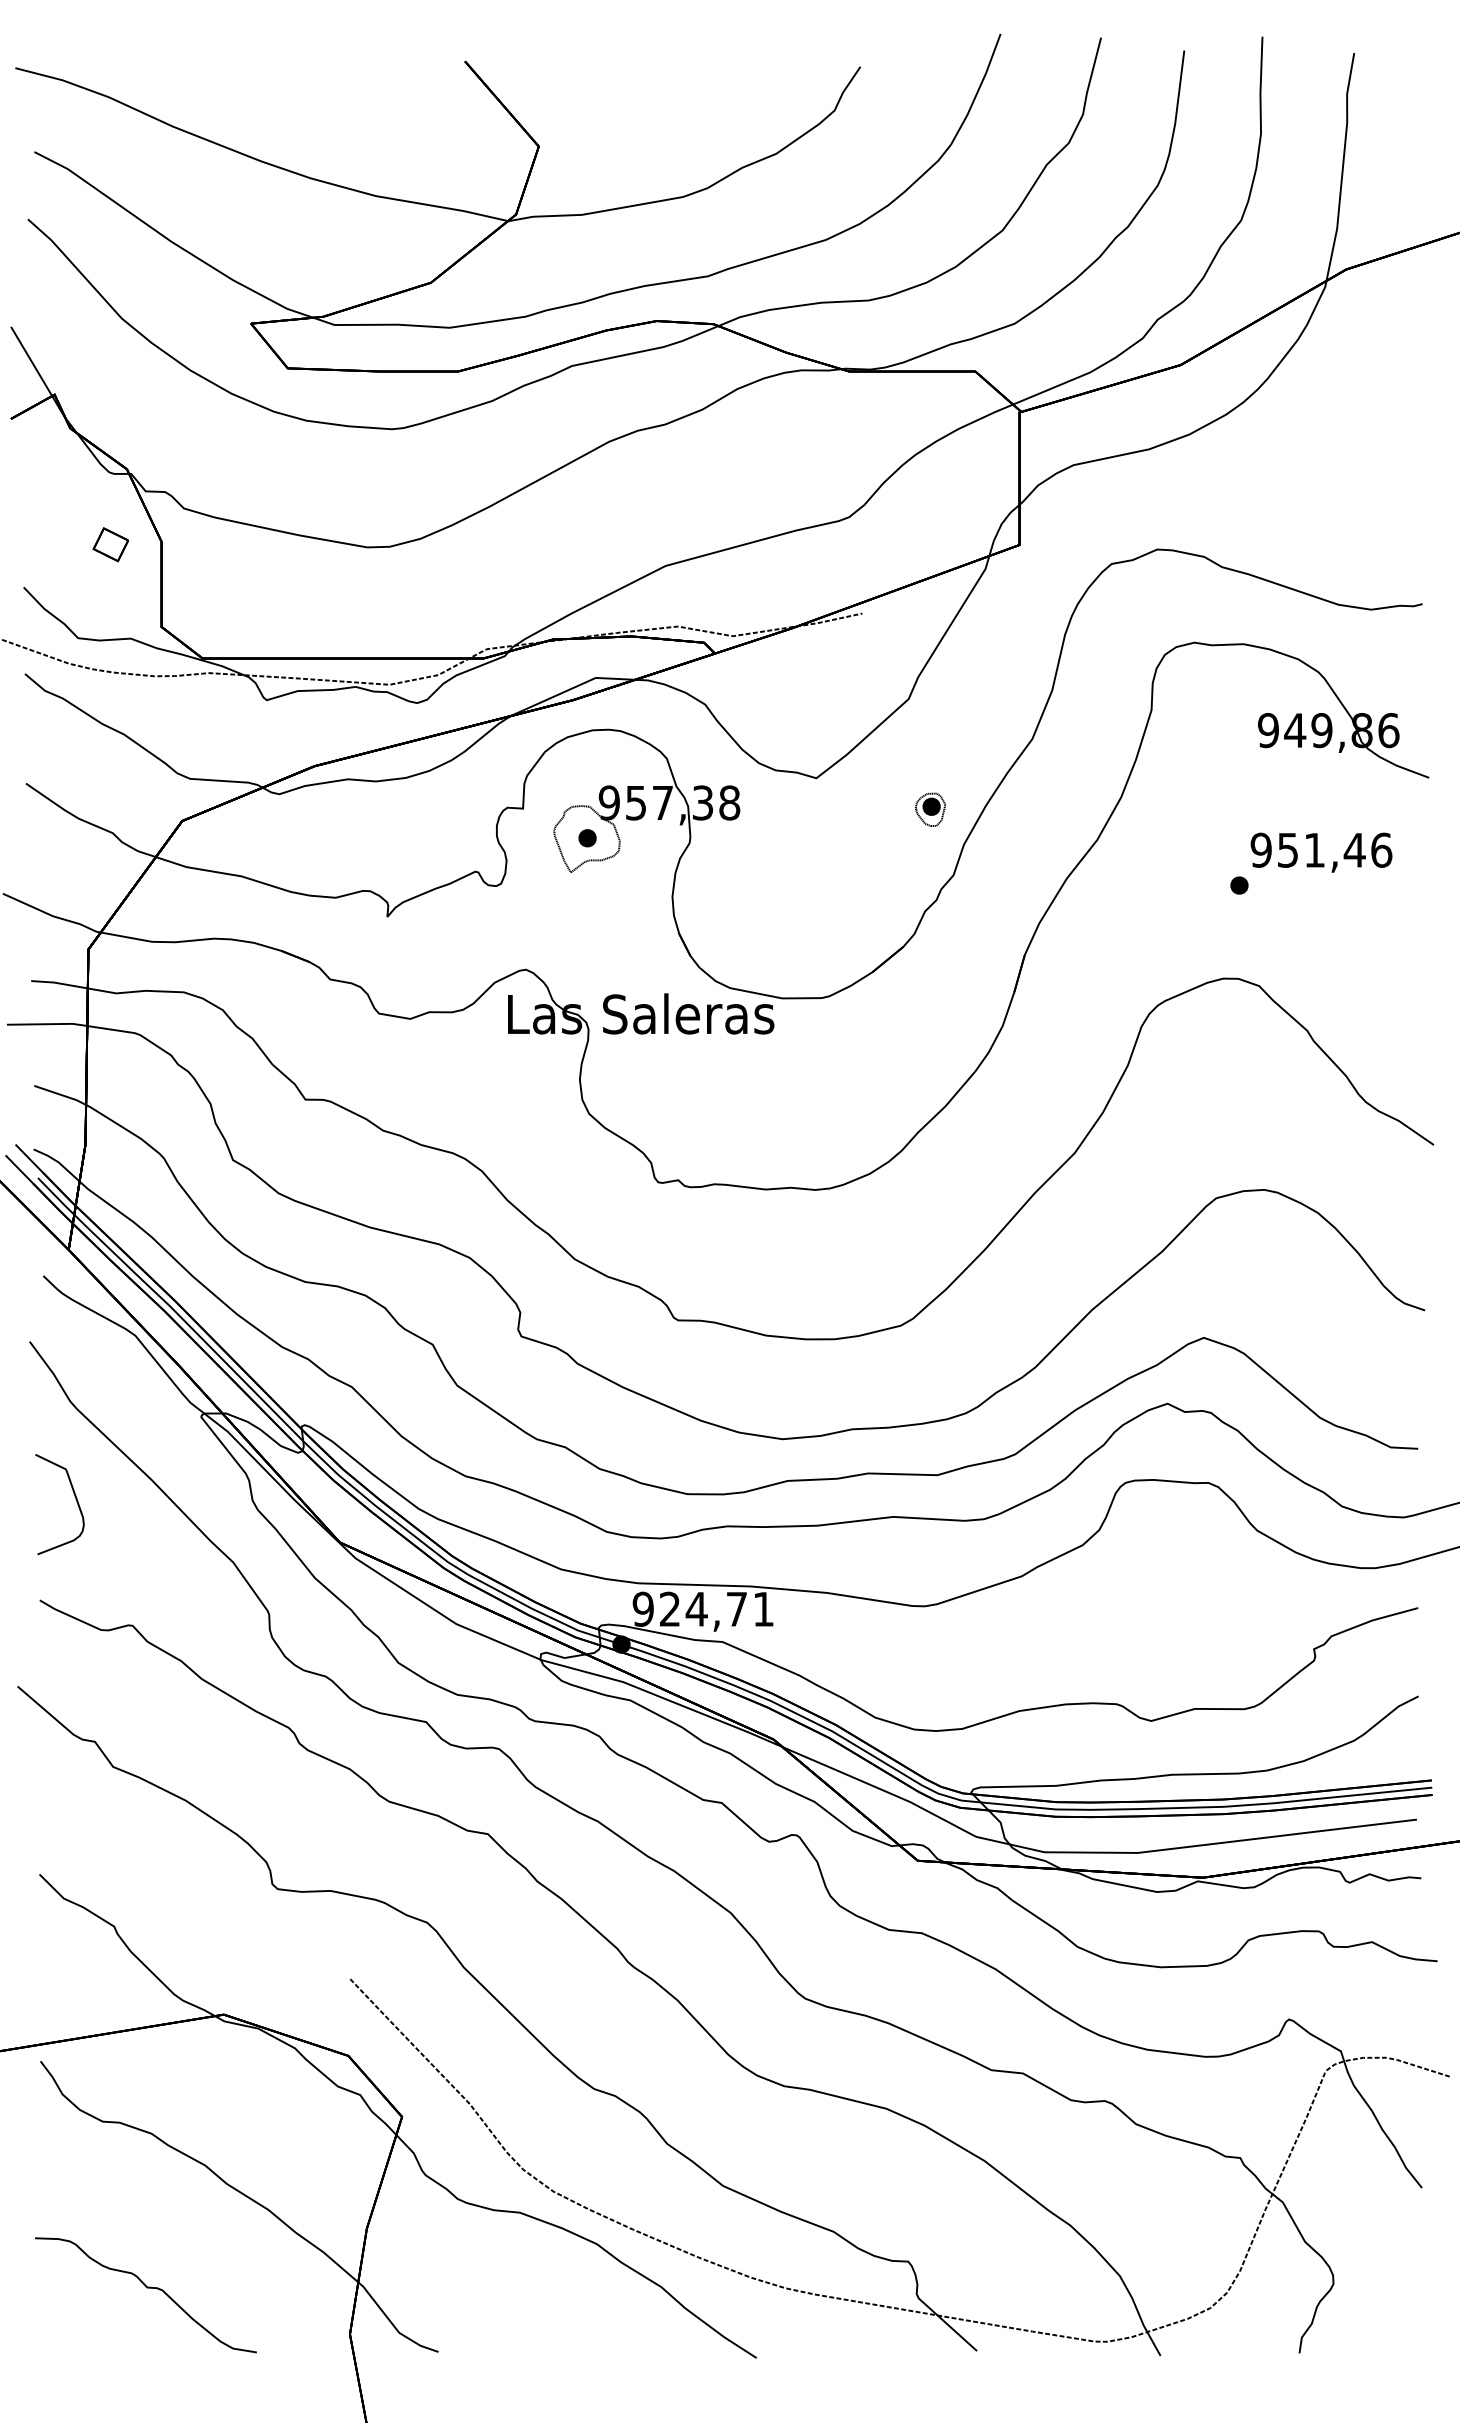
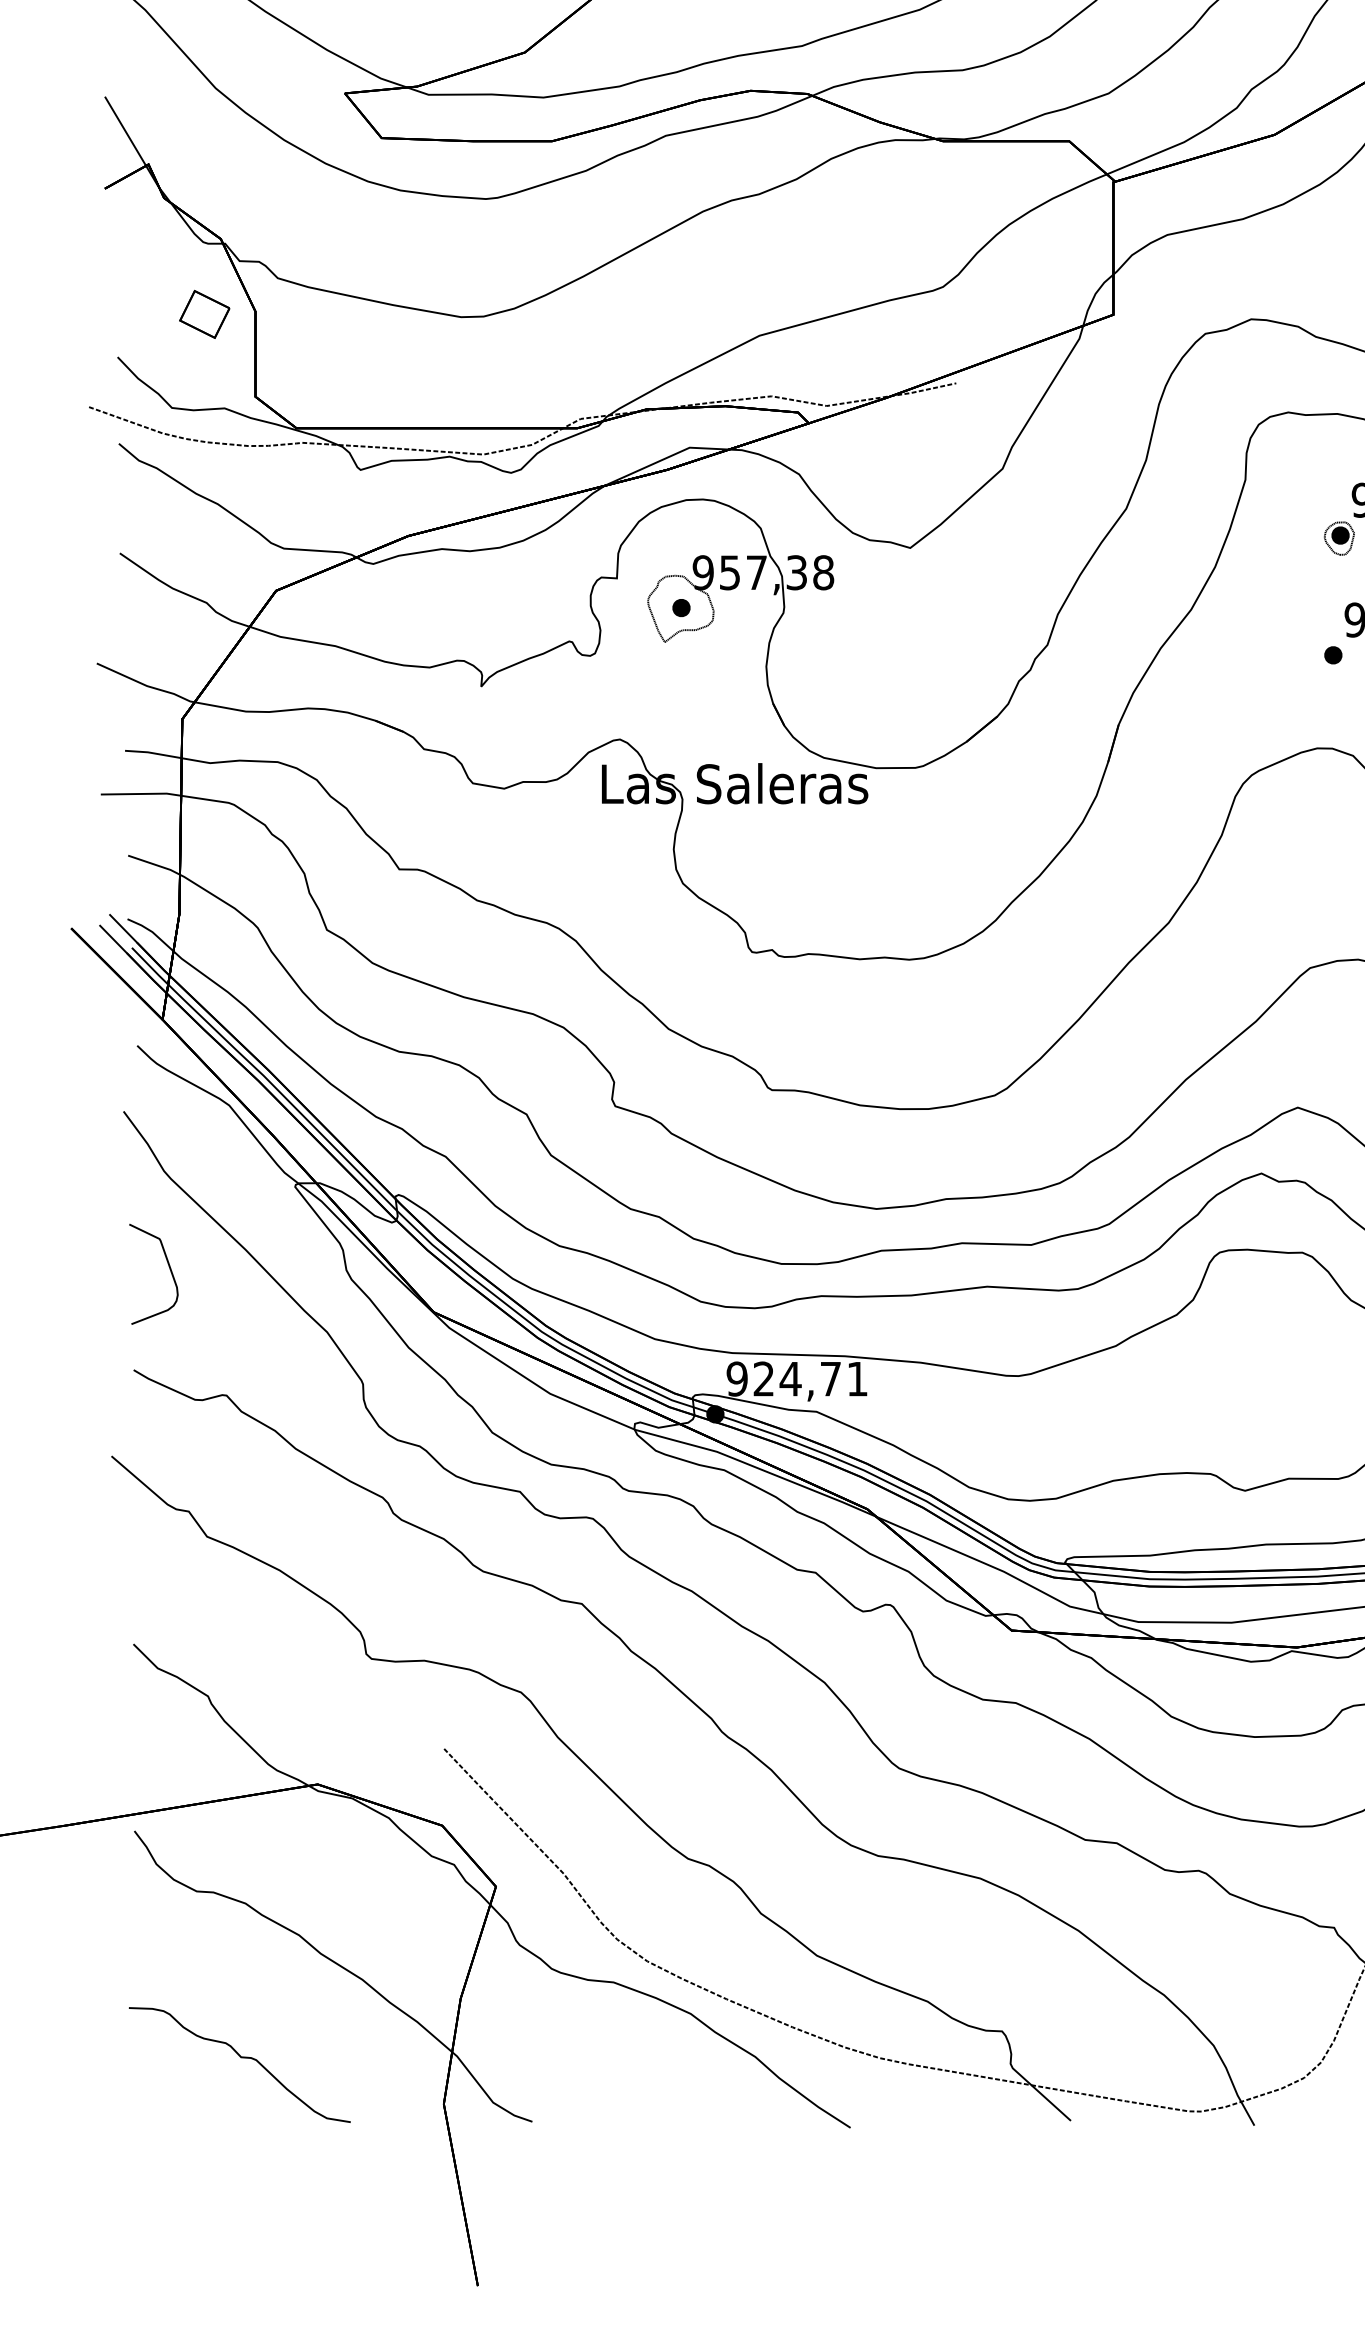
part: (110, 544) -> (204, 314), size x1.43
part: (930, 809) -> (1339, 538), moved

